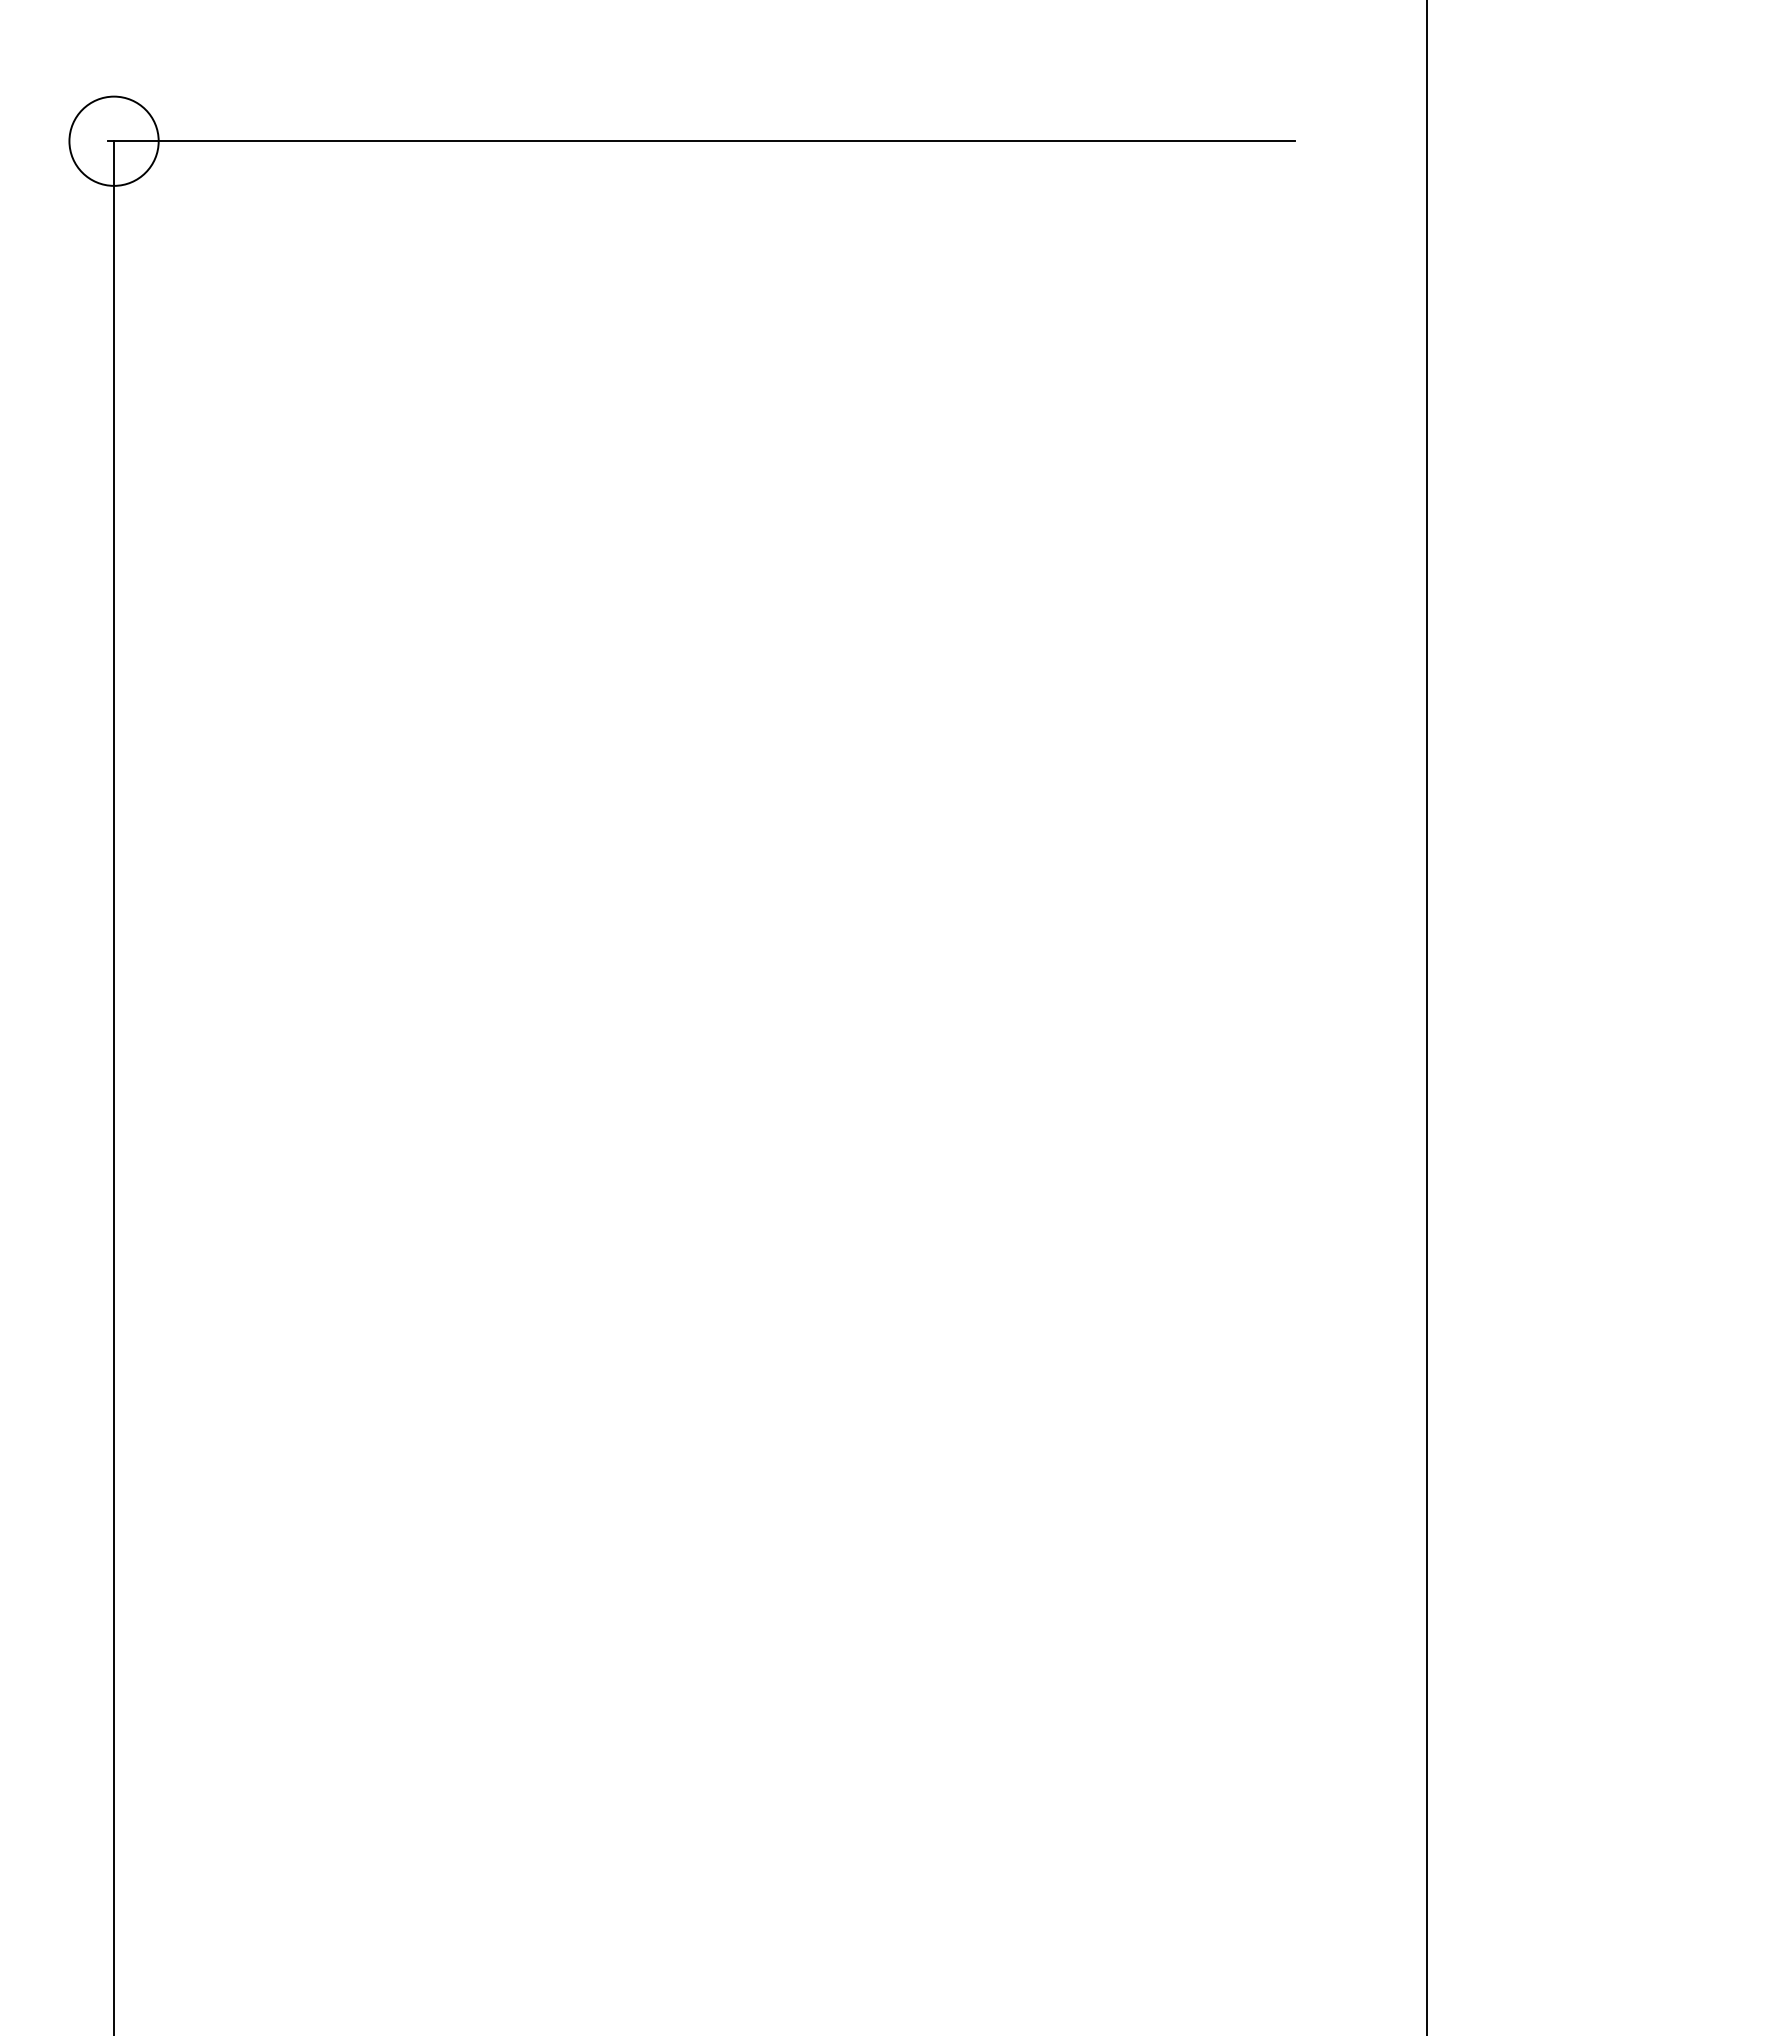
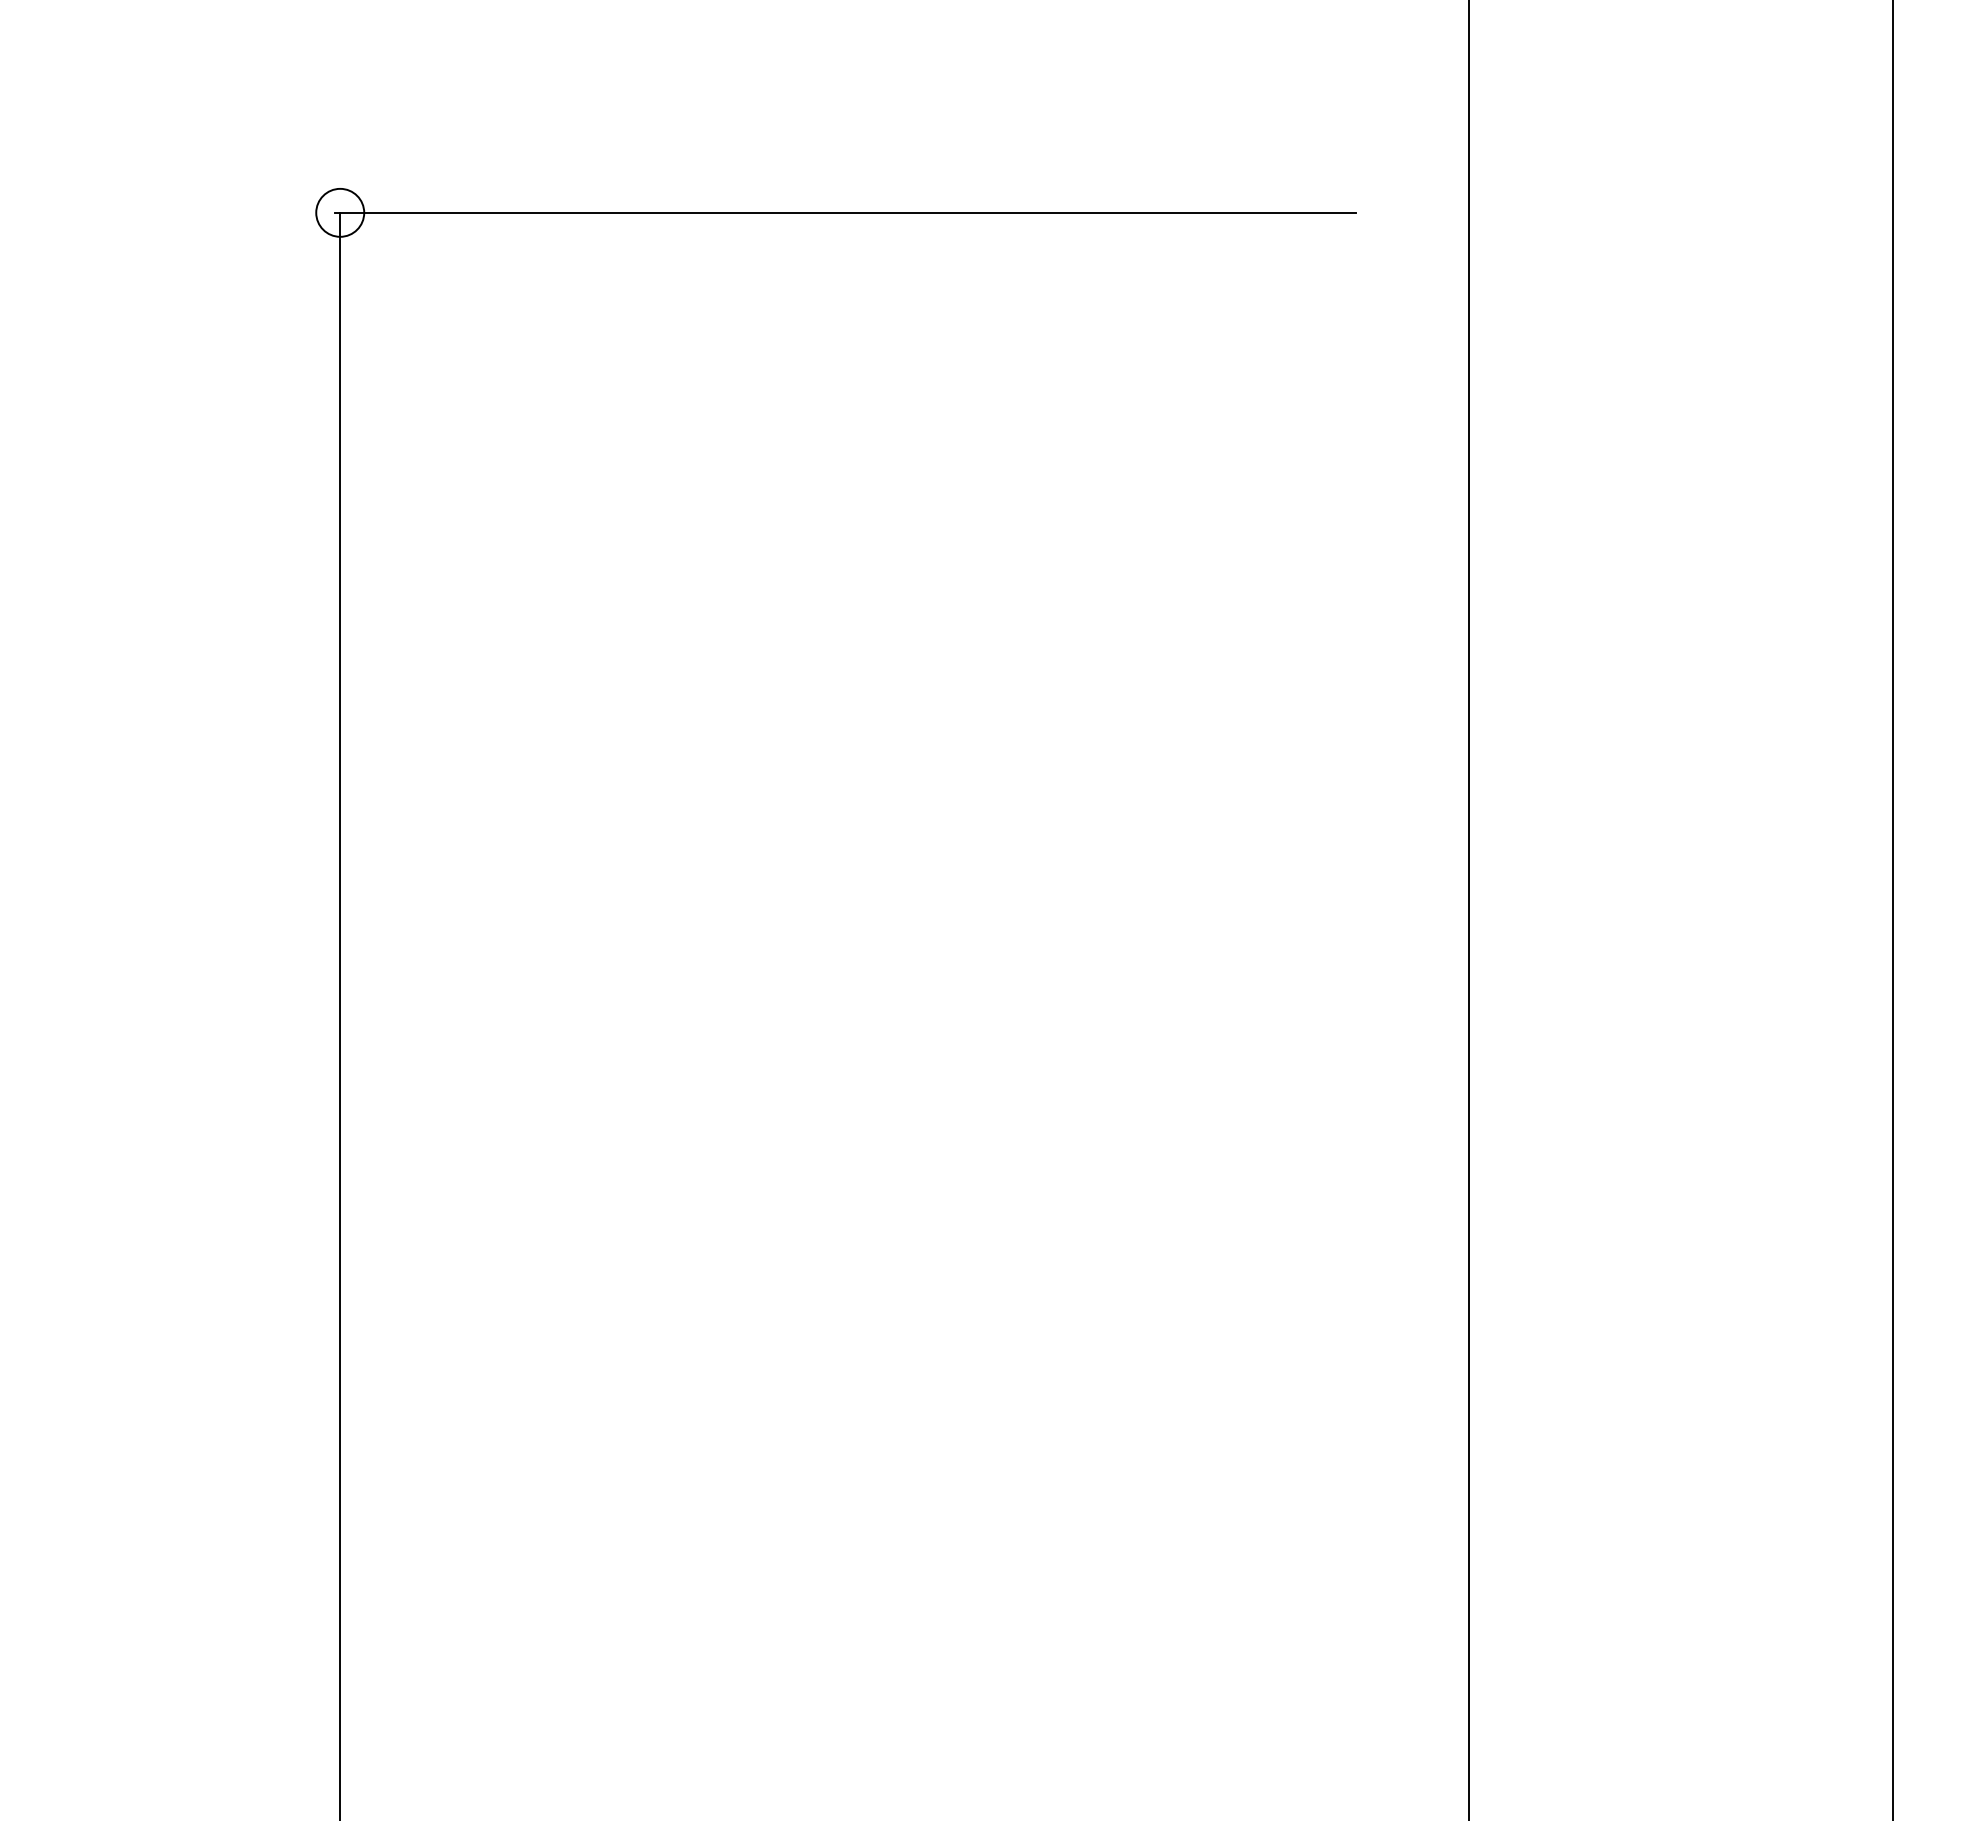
circle: (114, 140) -> (340, 212), size x0.62

